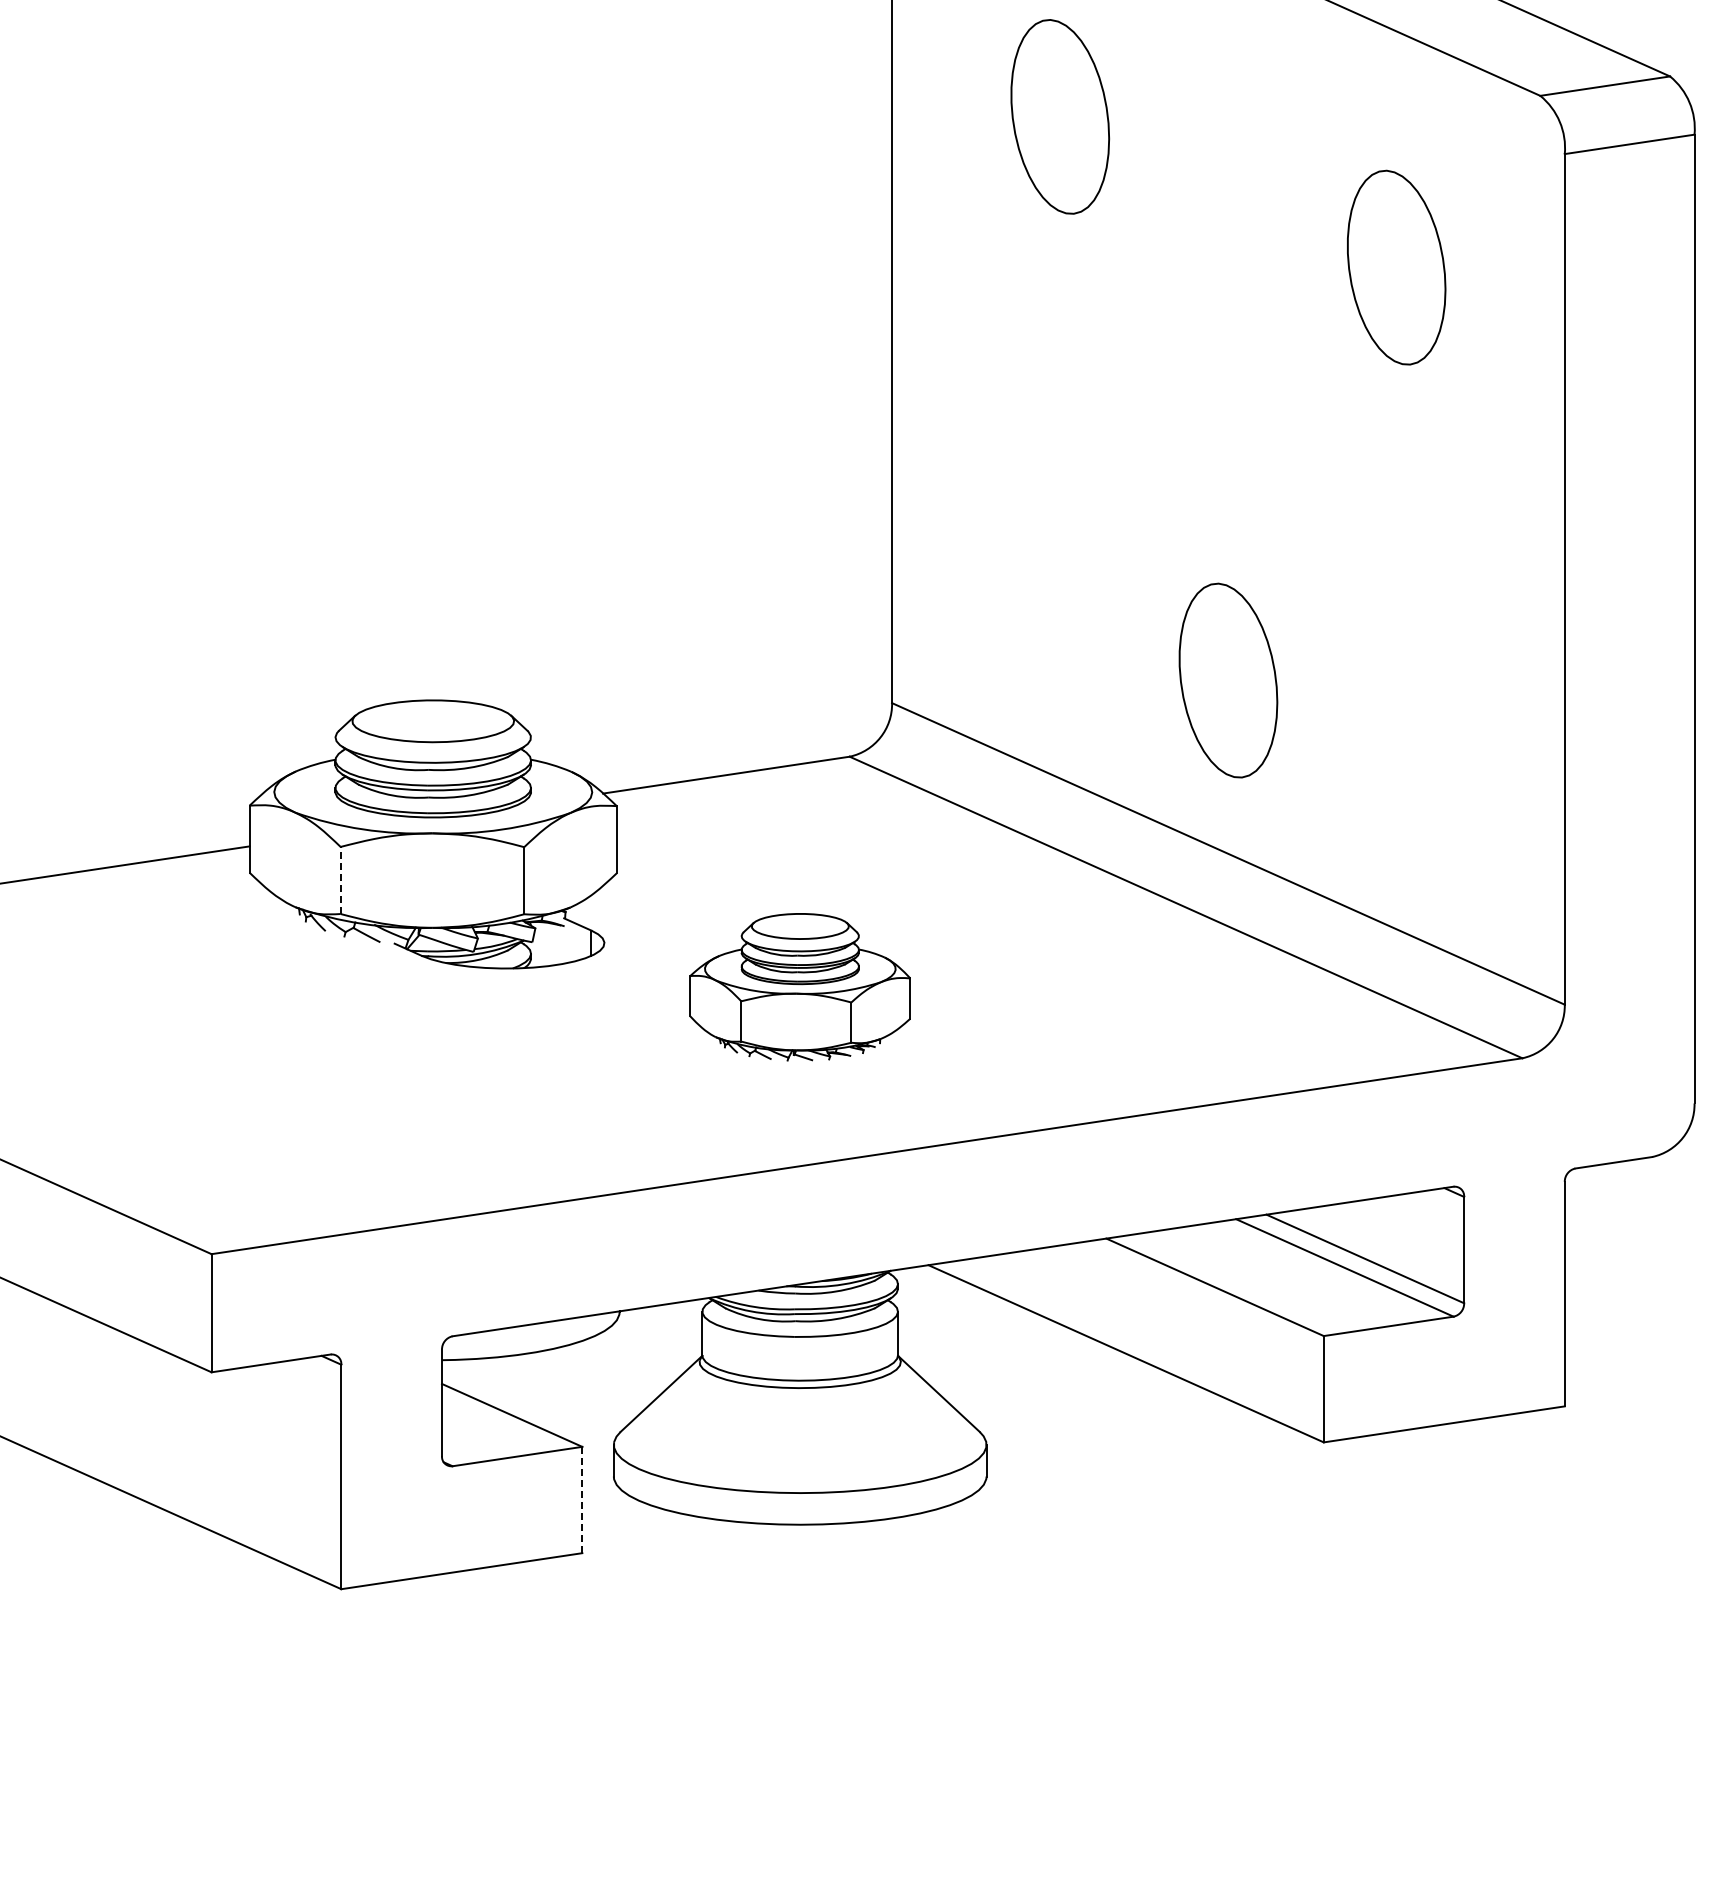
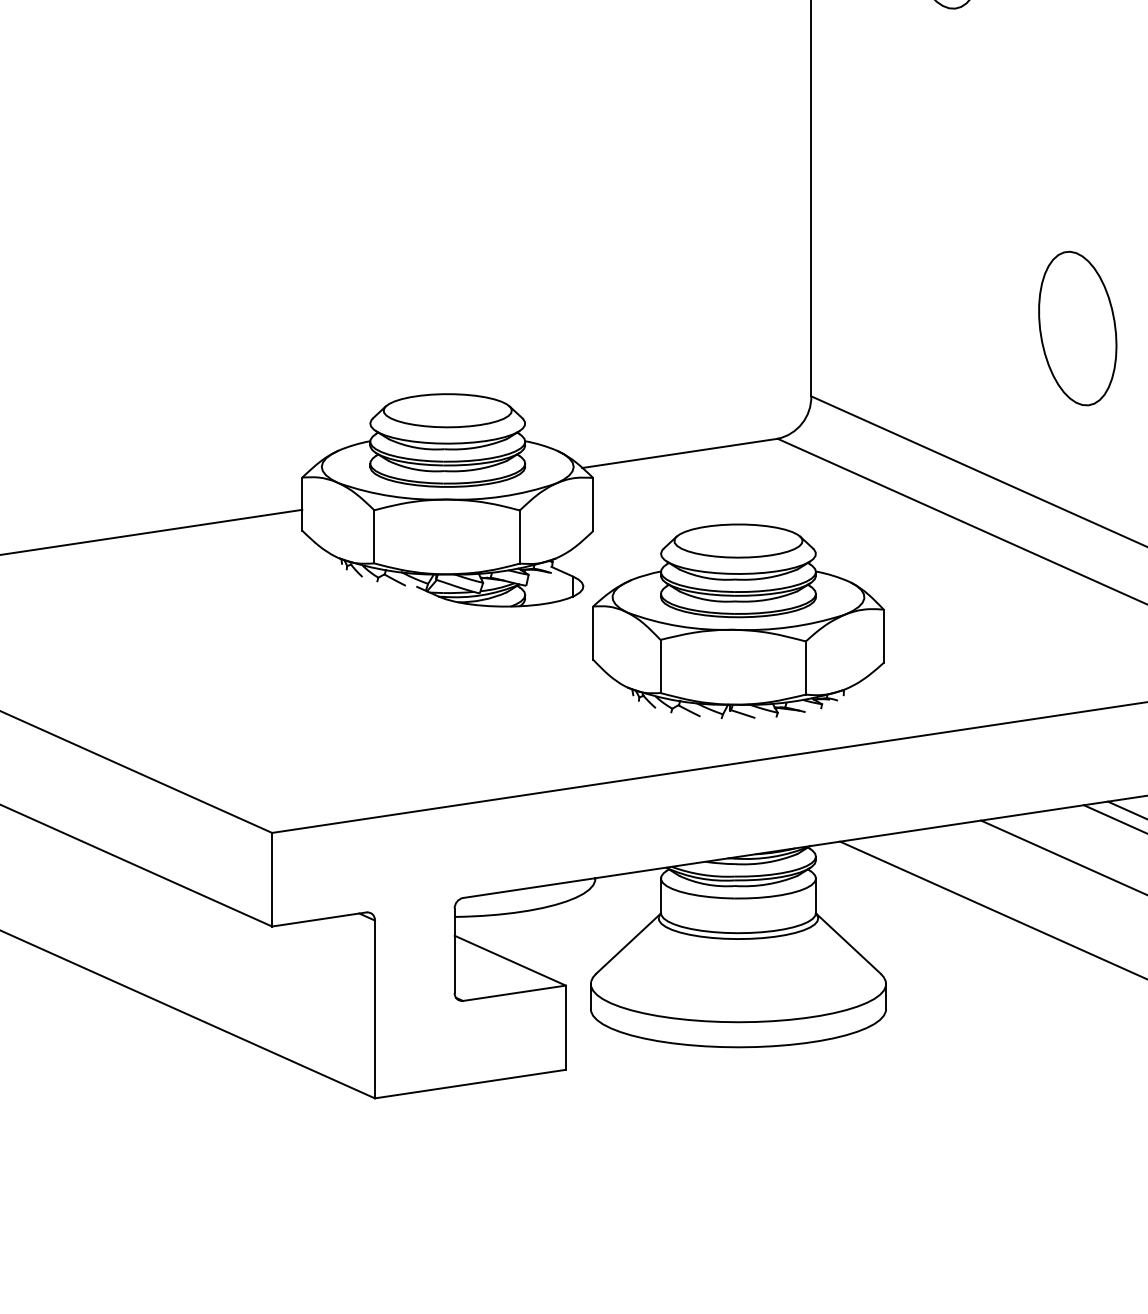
part: (1228, 680) -> (1077, 328), moved
line: (340, 880) -> (374, 536), dashed -> solid
part: (800, 987) -> (738, 621), size x1.67
line: (582, 1499) -> (565, 1027), dashed -> solid

